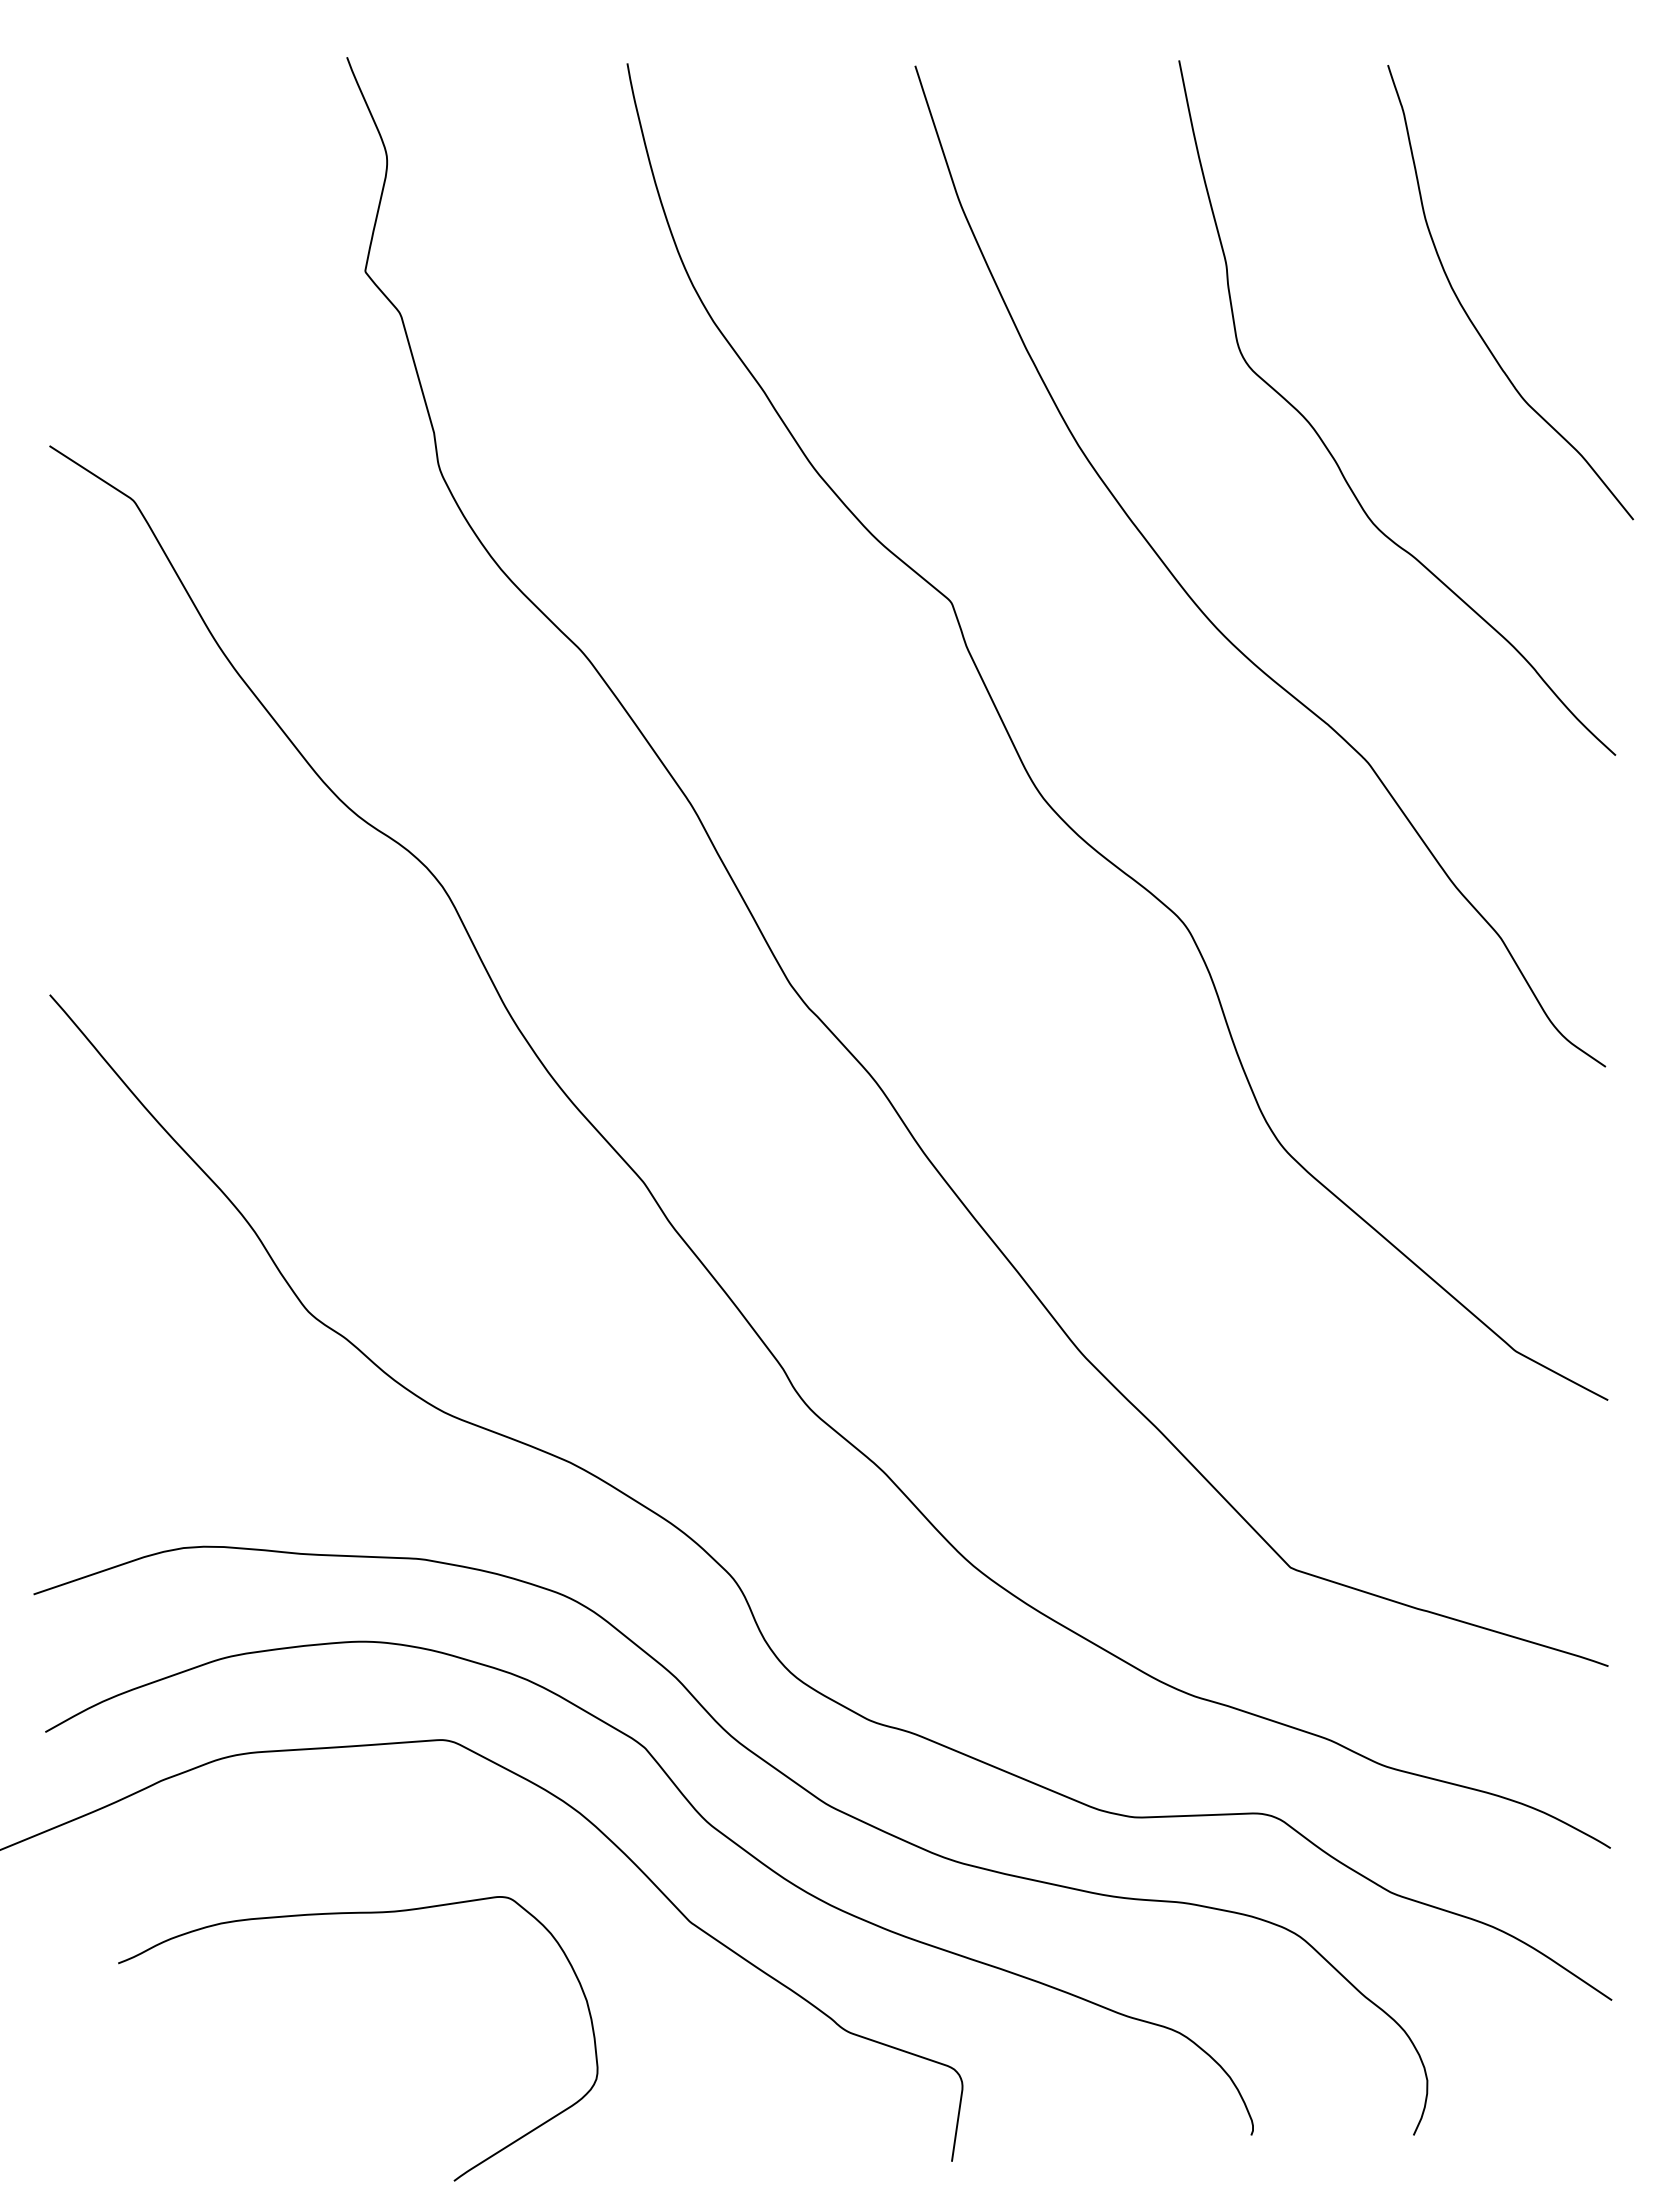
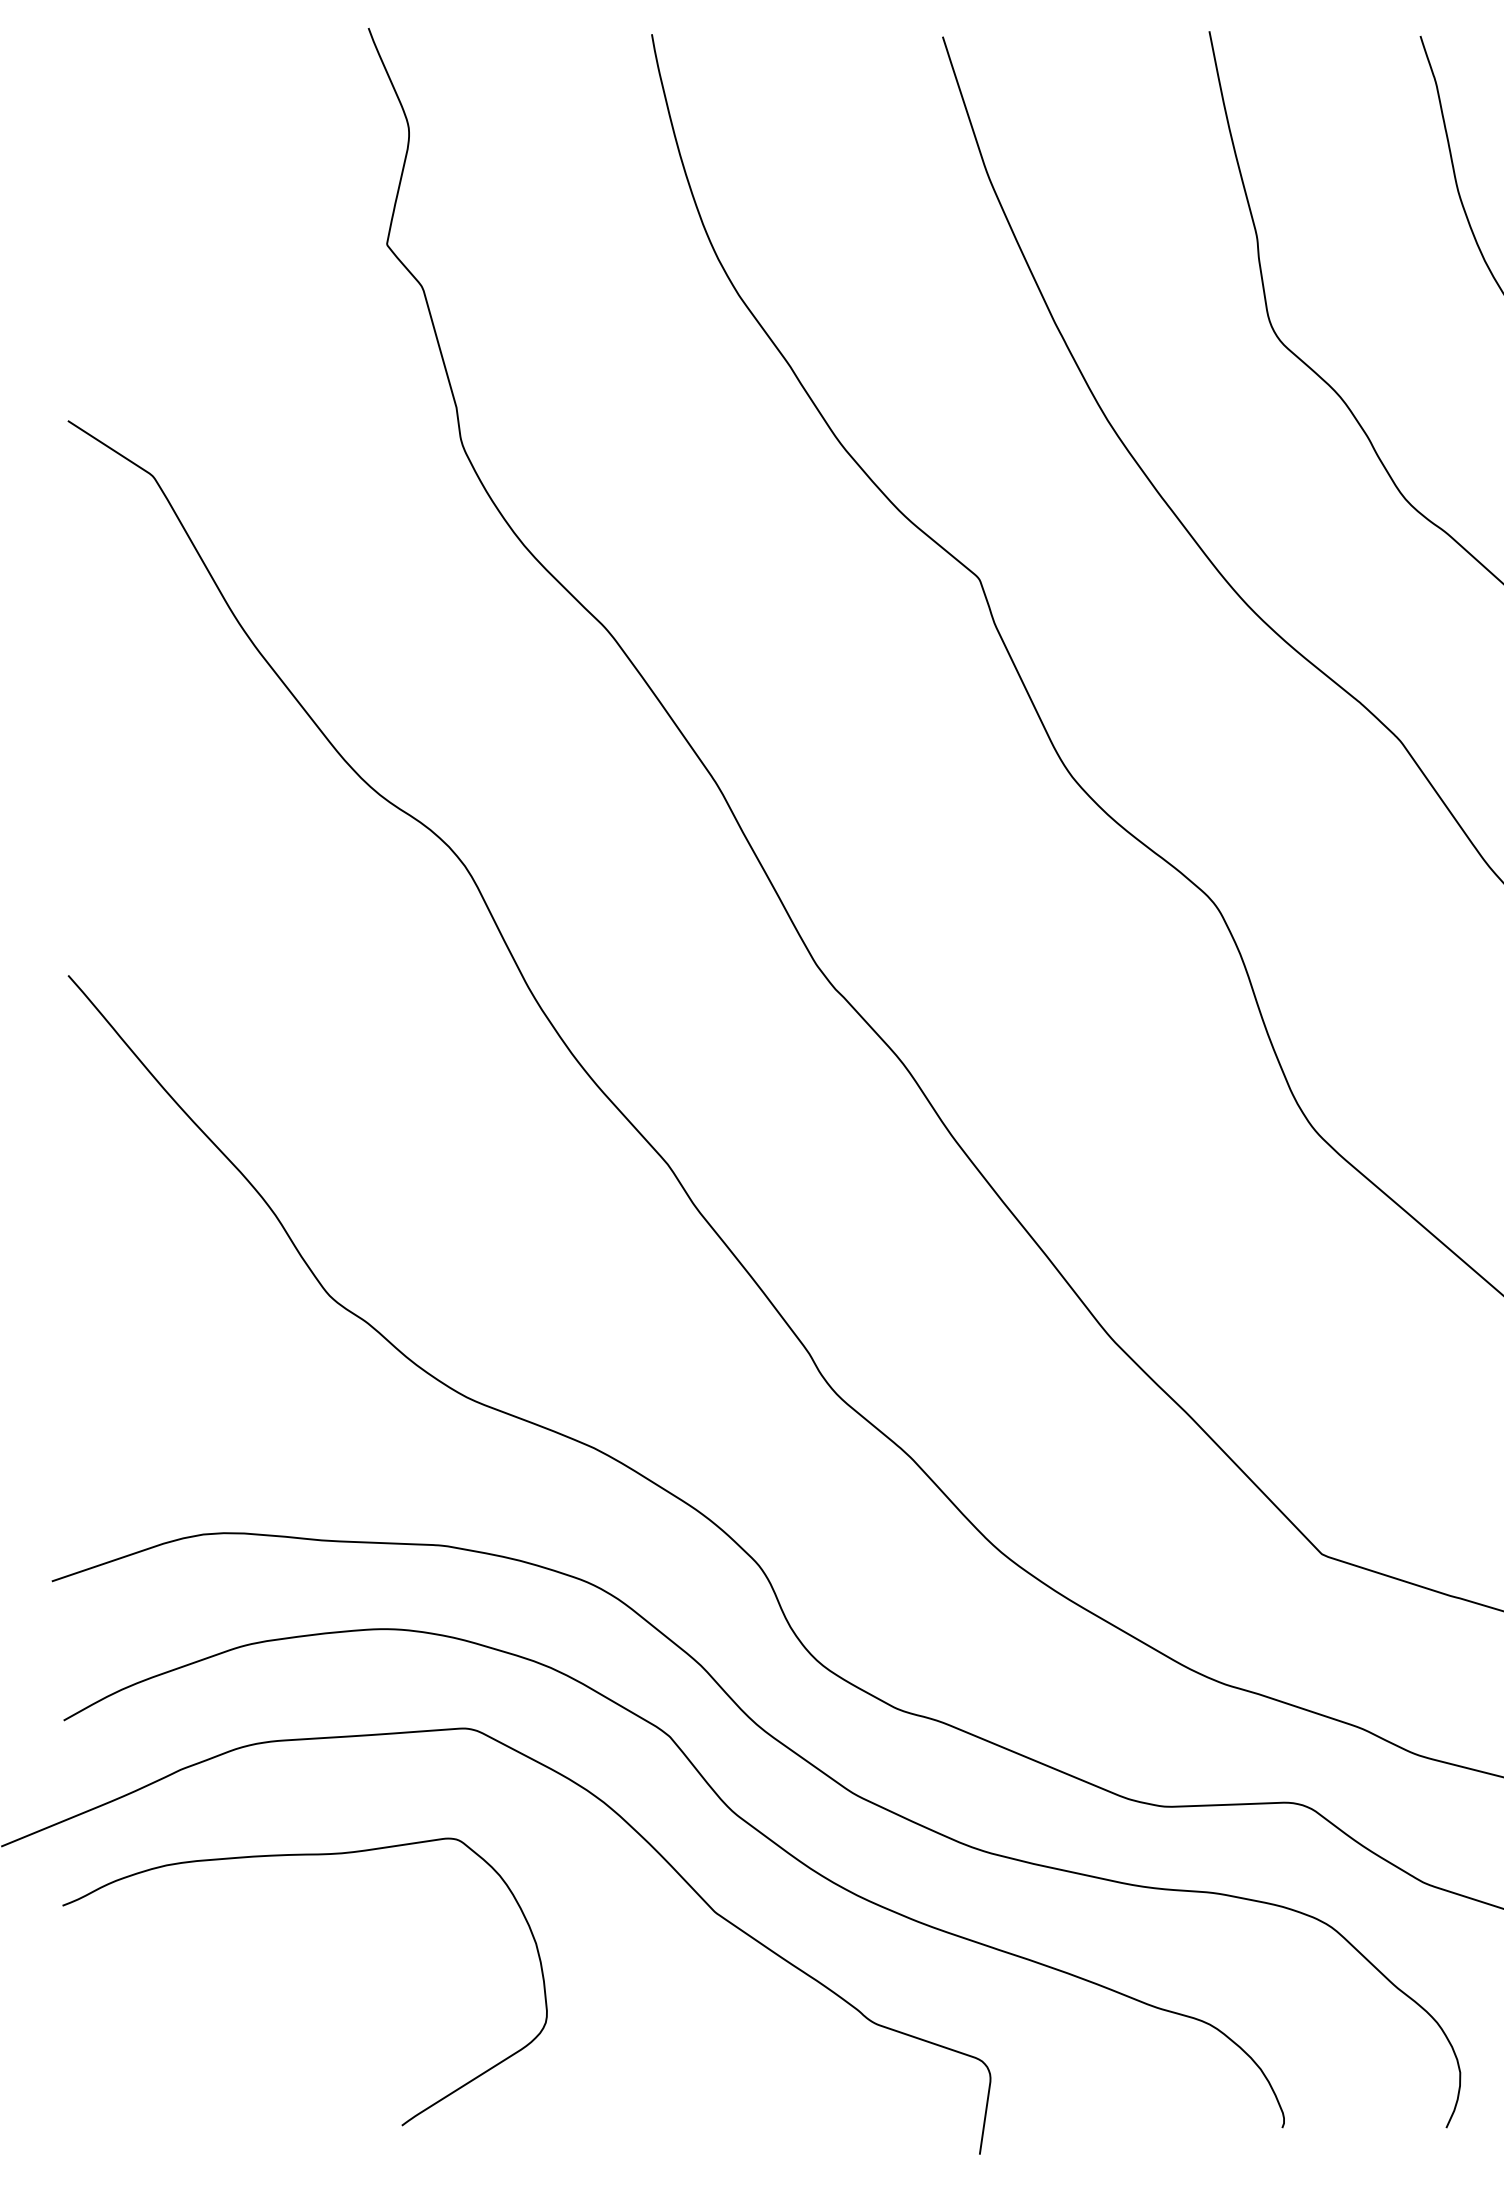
curve: (358, 1913) -> (305, 1855), moved

